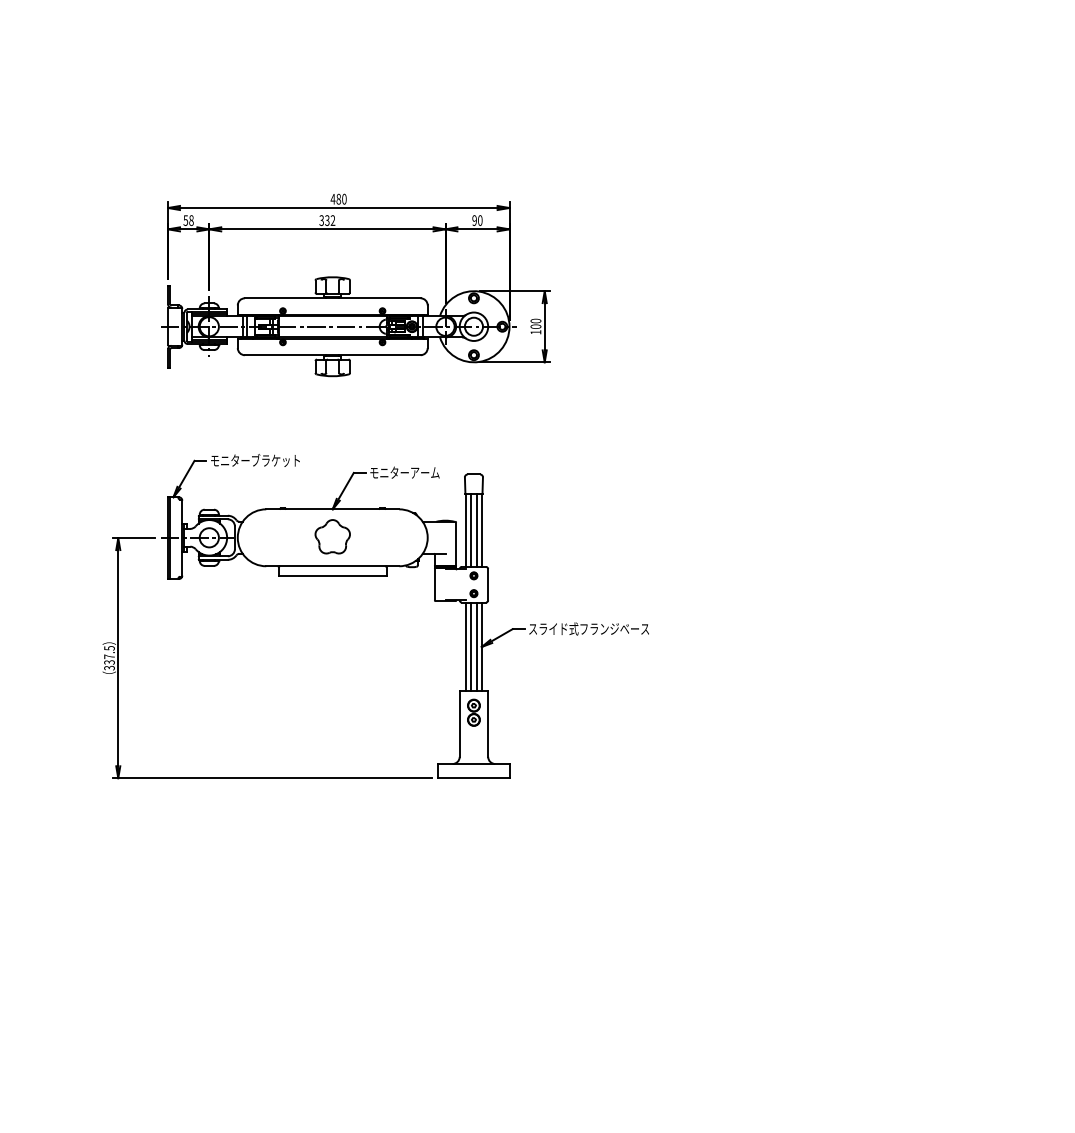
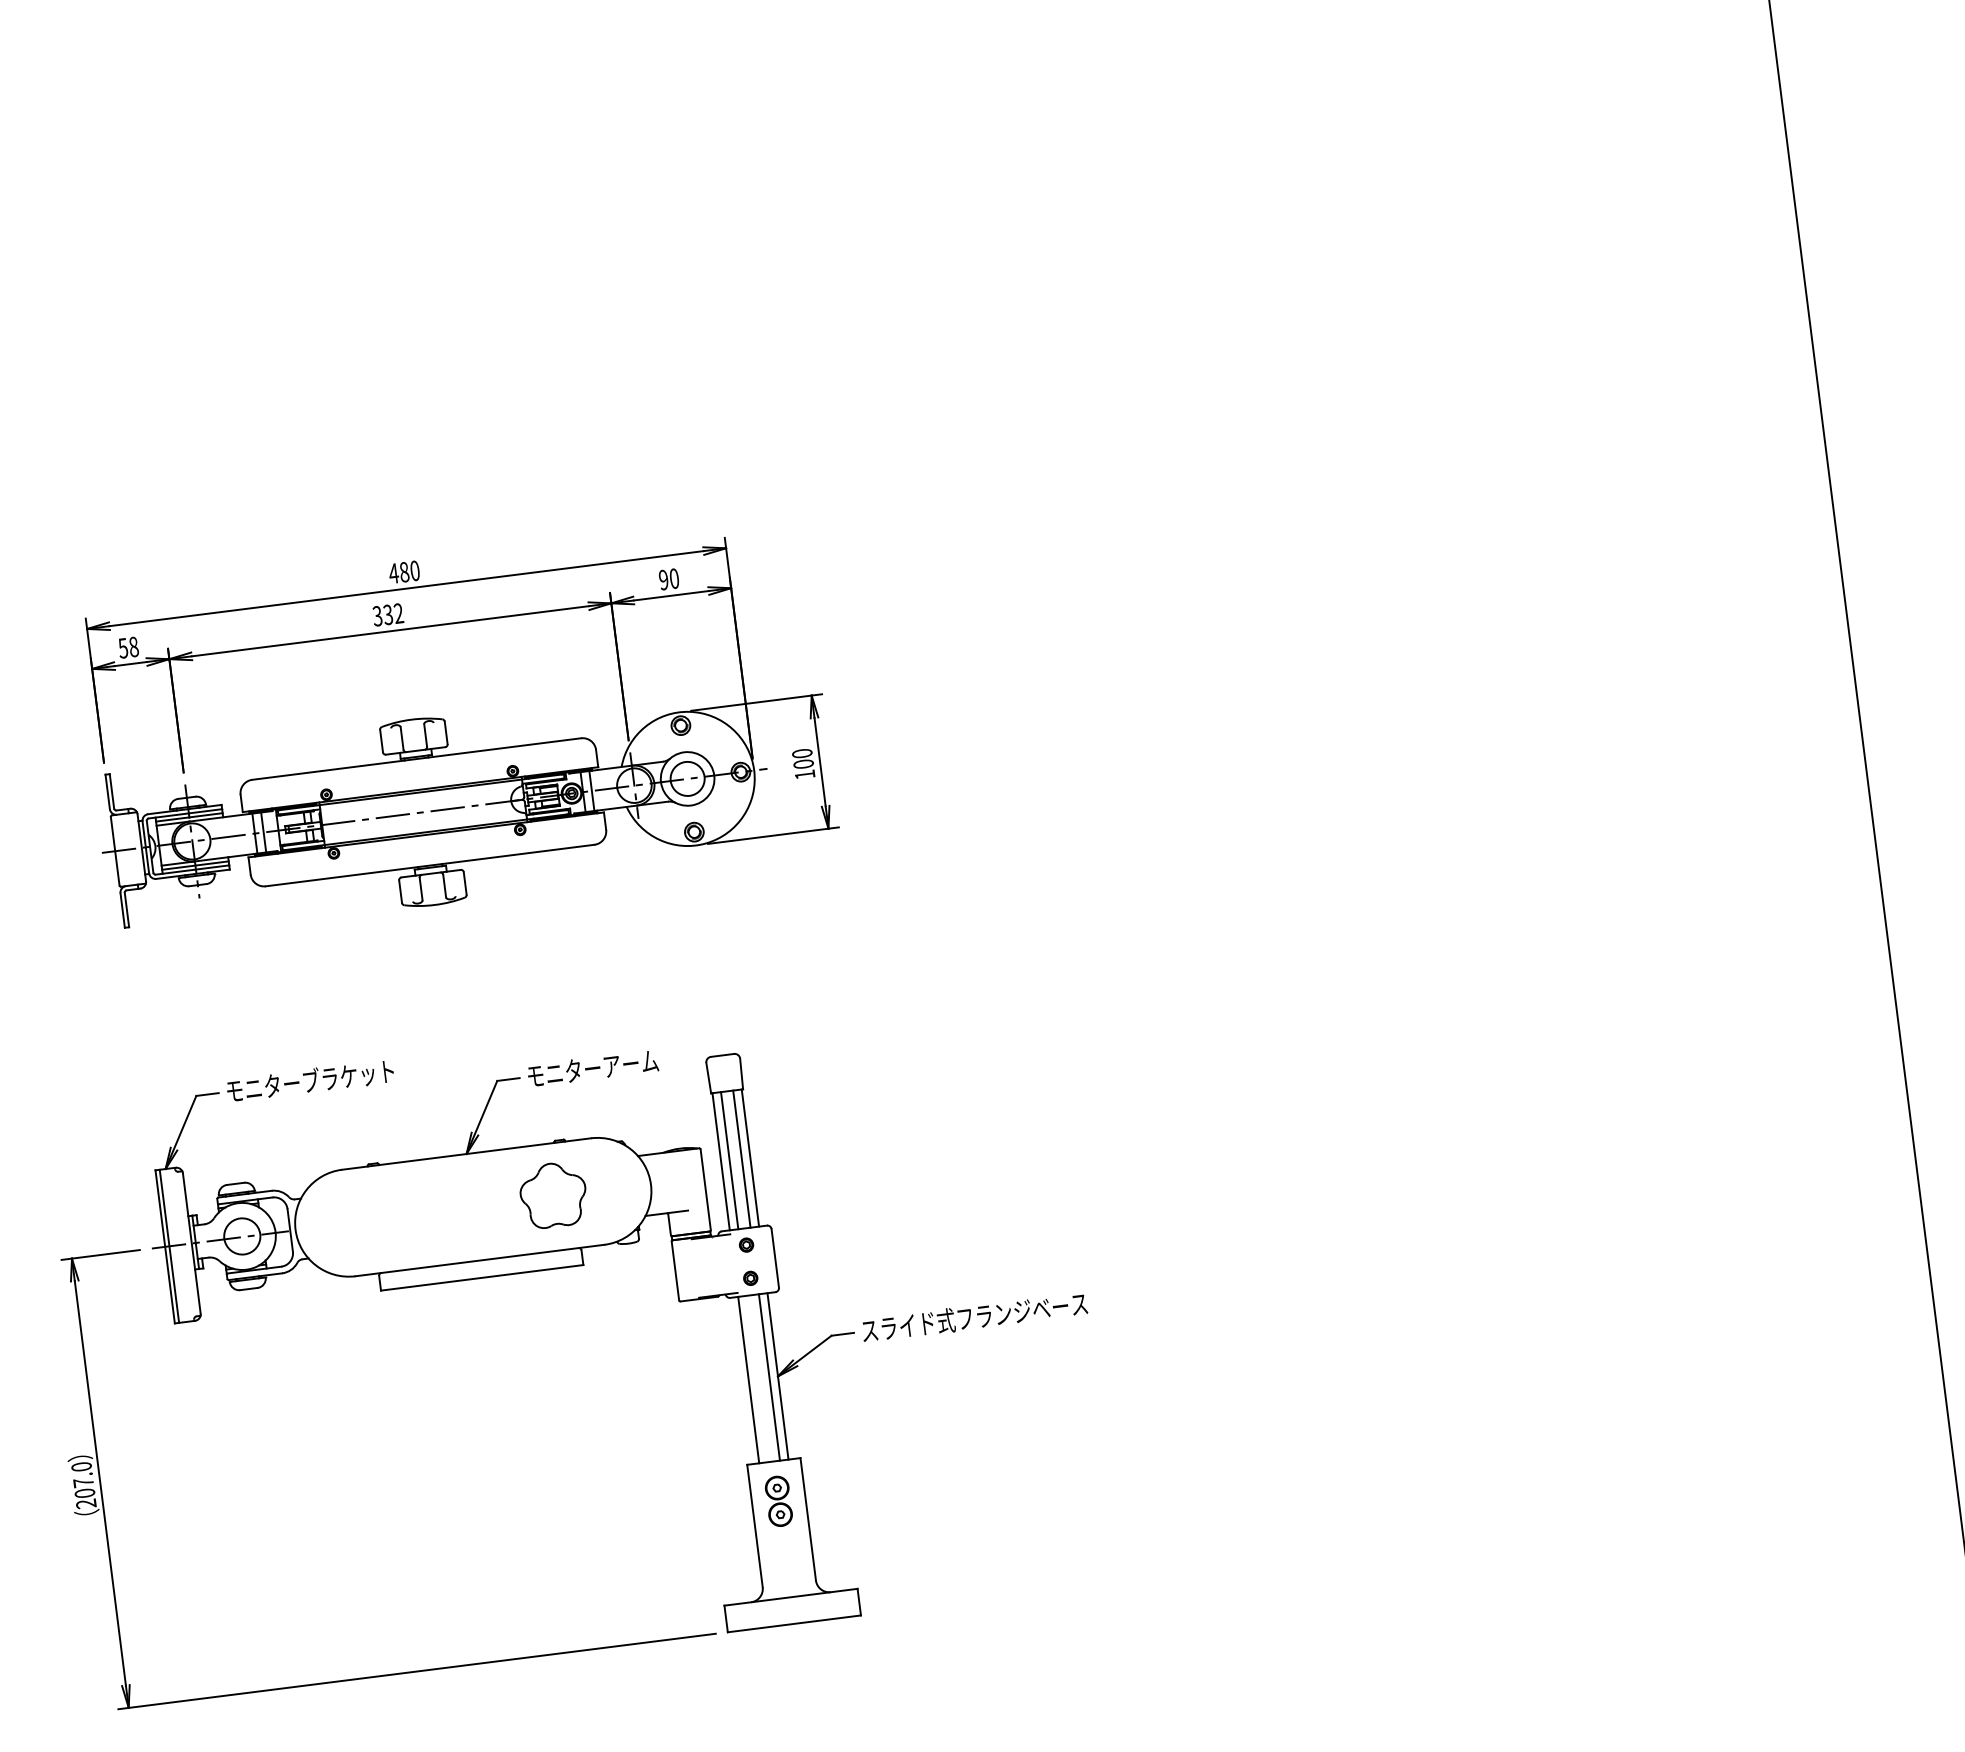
part: (332, 536) -> (552, 1194), moved
line: (470, 646) -> (756, 1378), removed
text: (109, 658) -> (83, 1485), 337.5 -> 207.0

